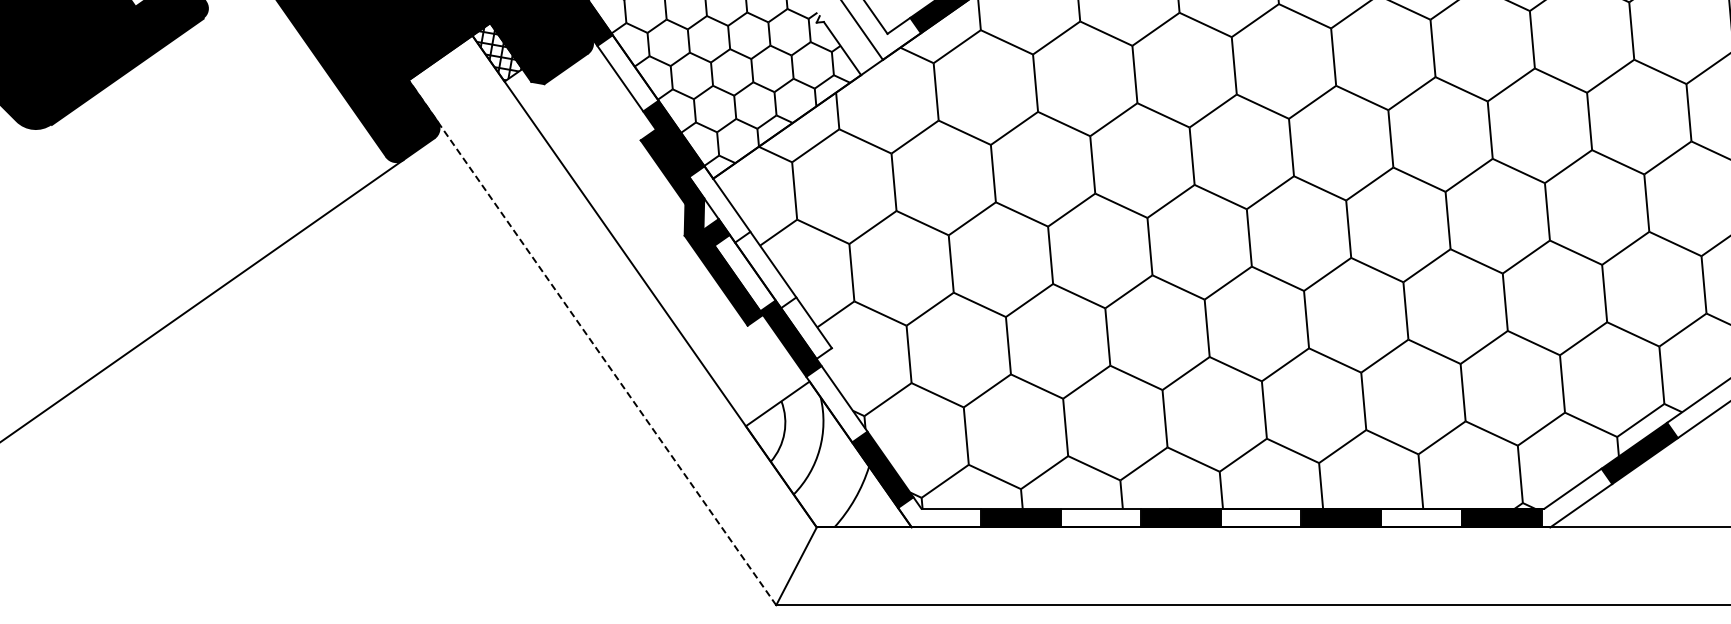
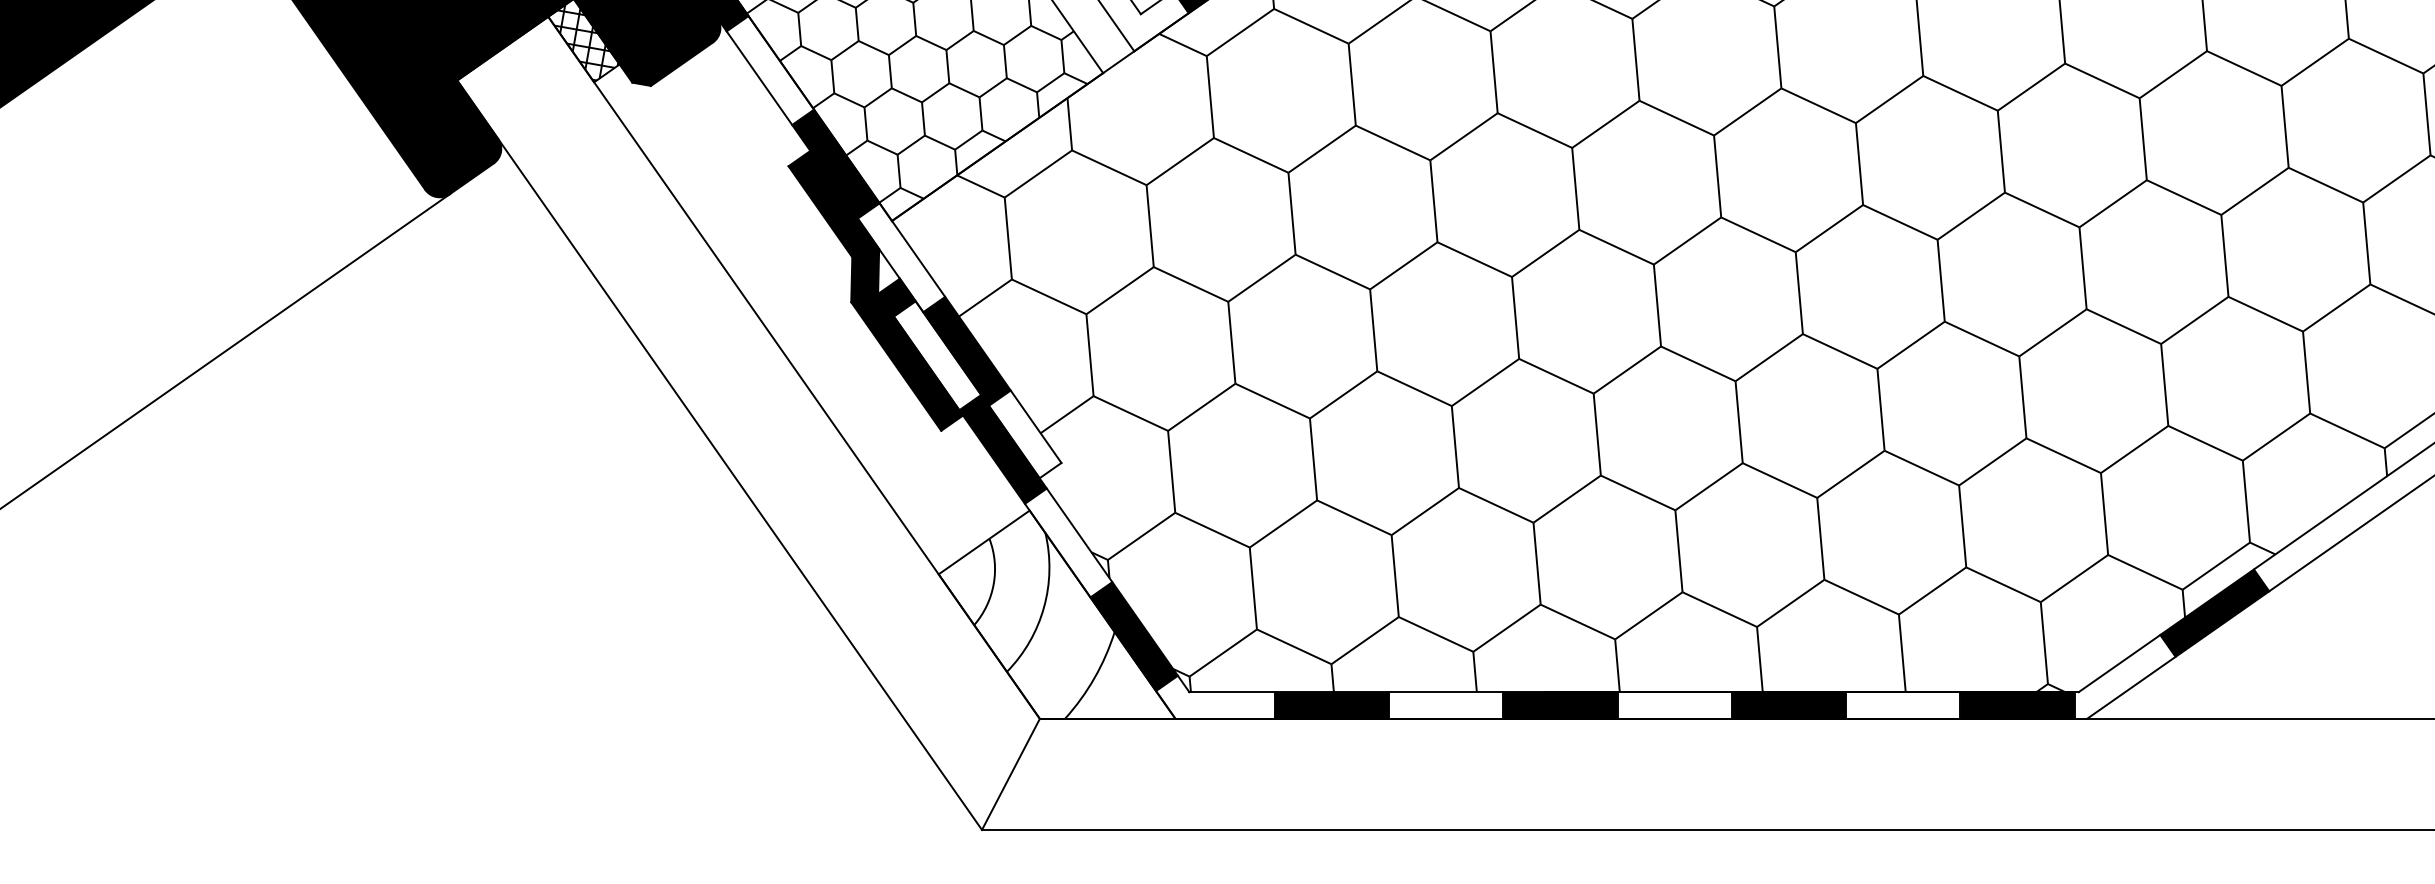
fill: (765, 269) -> (966, 350), added
line: (592, 342) -> (719, 454), dashed -> solid

